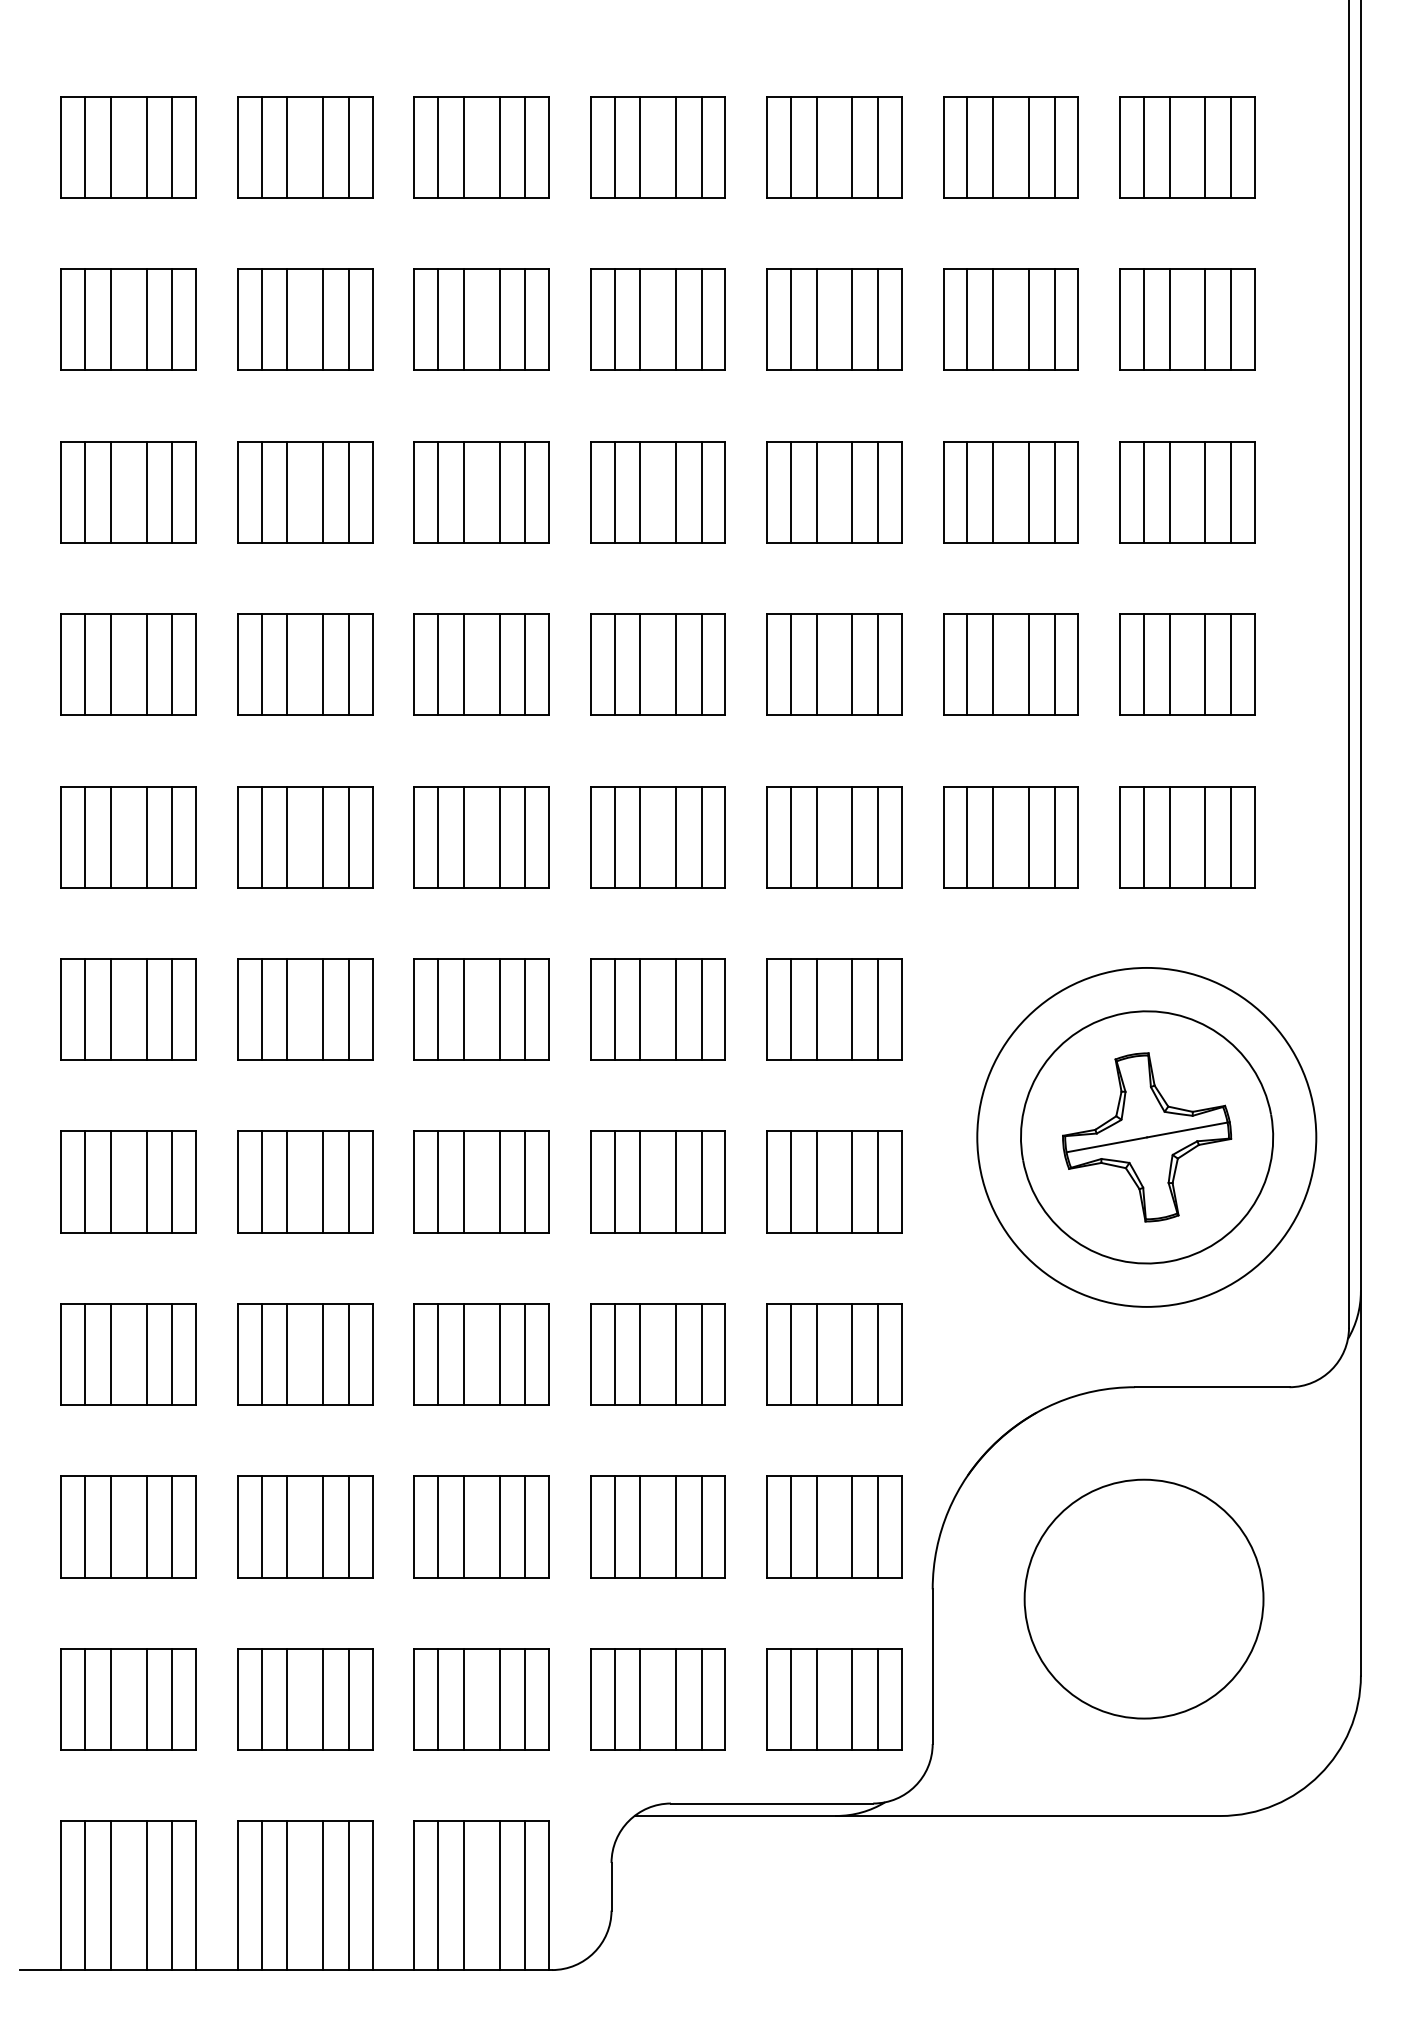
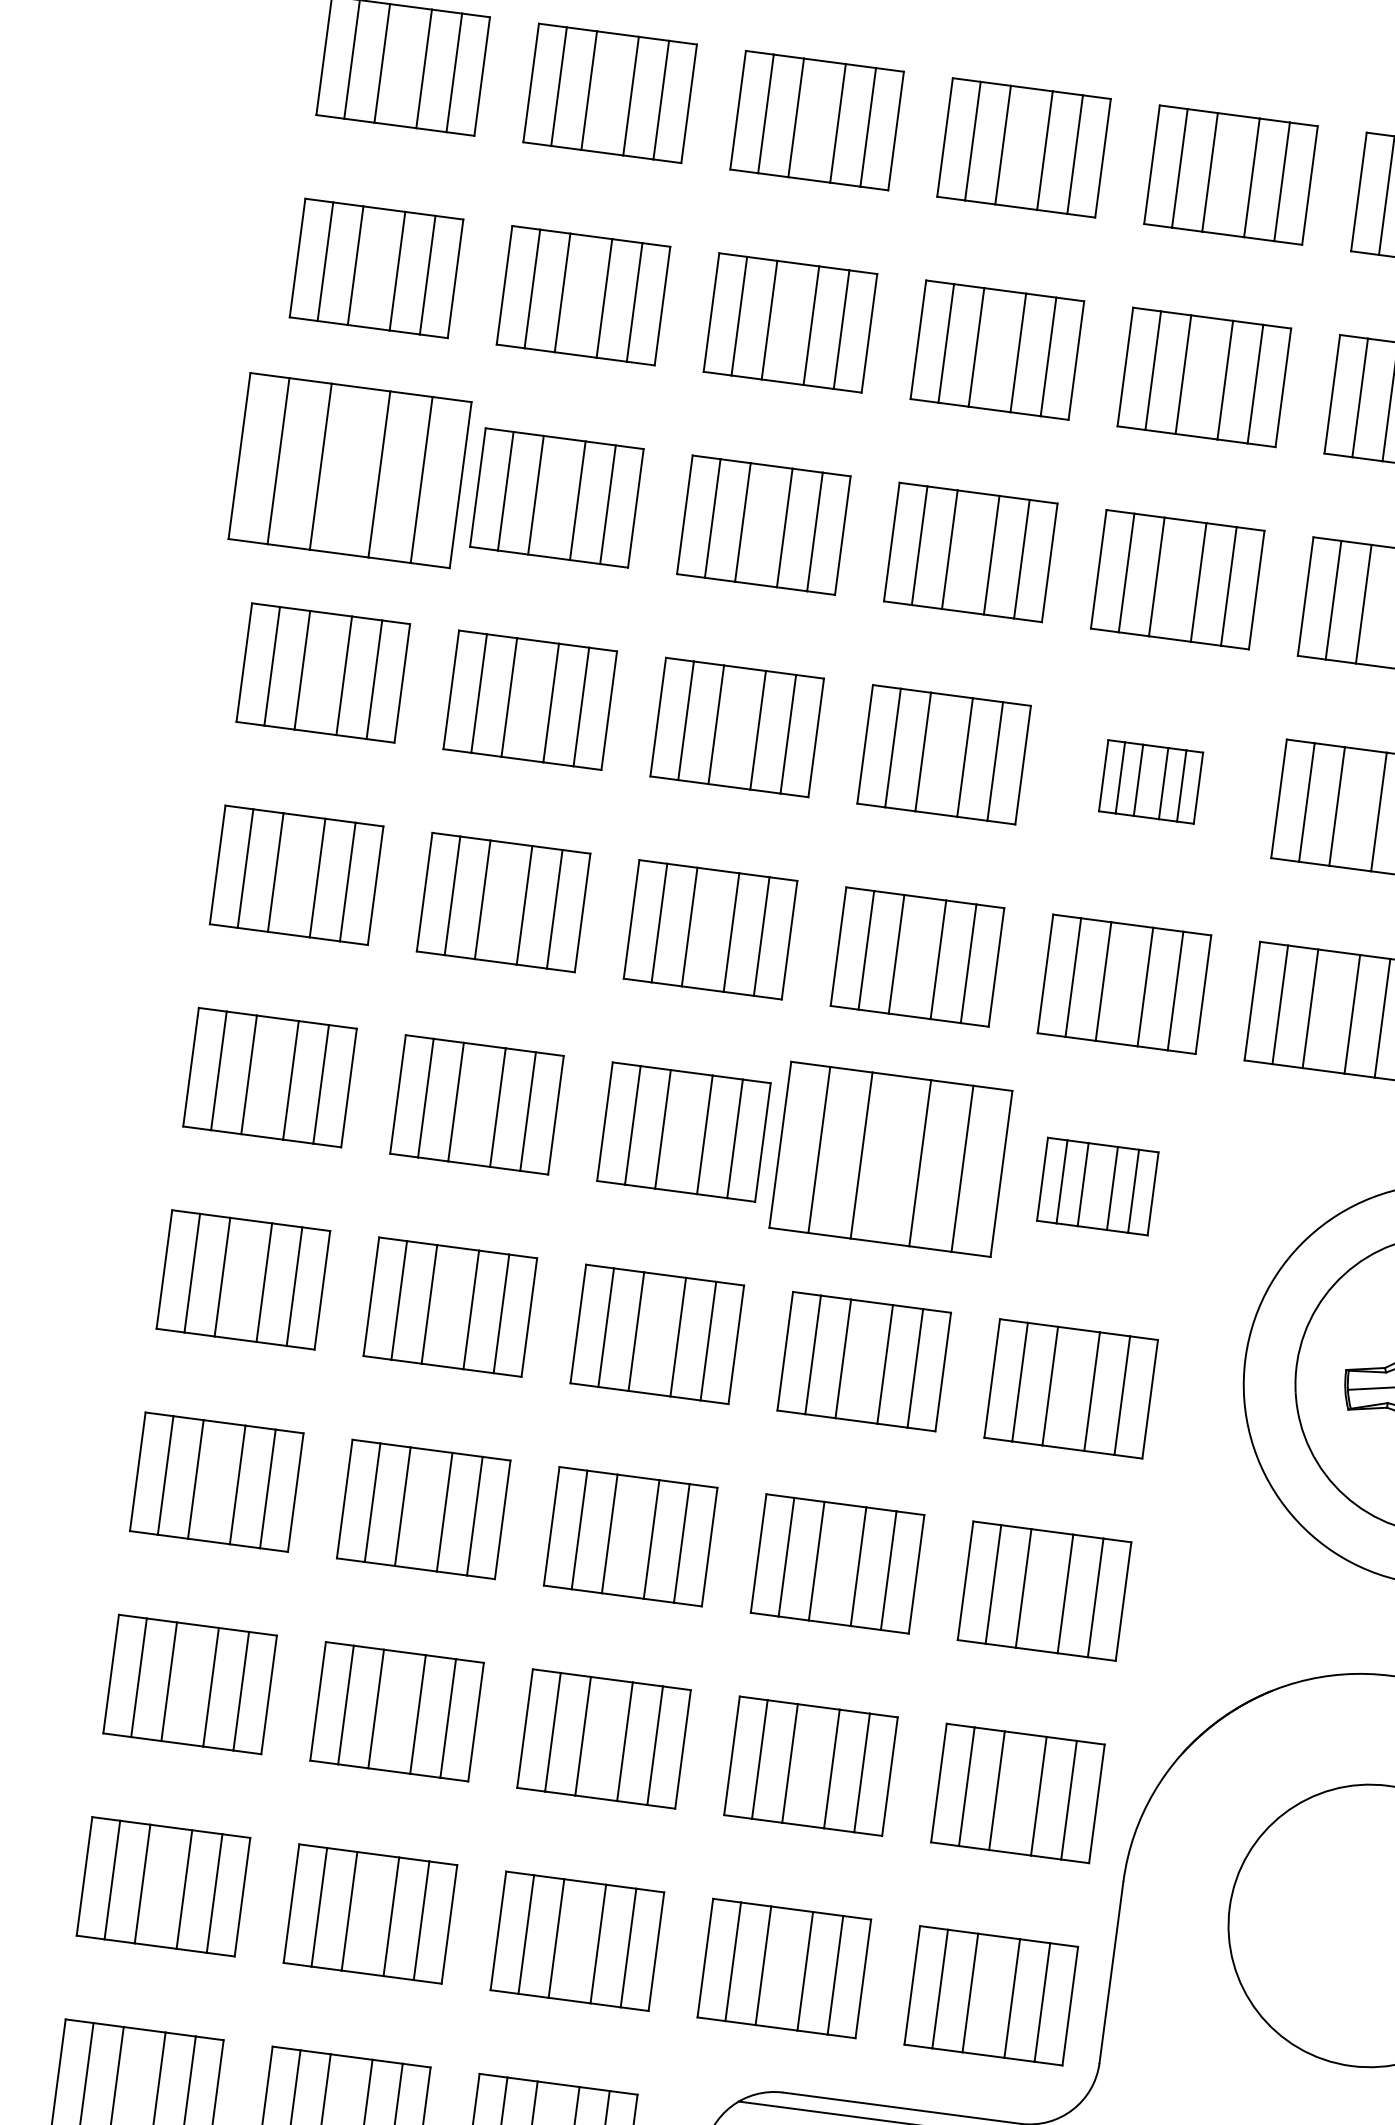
part: (128, 492) -> (349, 471), size x1.4
part: (834, 664) -> (1151, 781), size x0.6
part: (657, 1009) -> (890, 1159), size x1.4
part: (834, 1009) -> (1097, 1186), size x0.7

